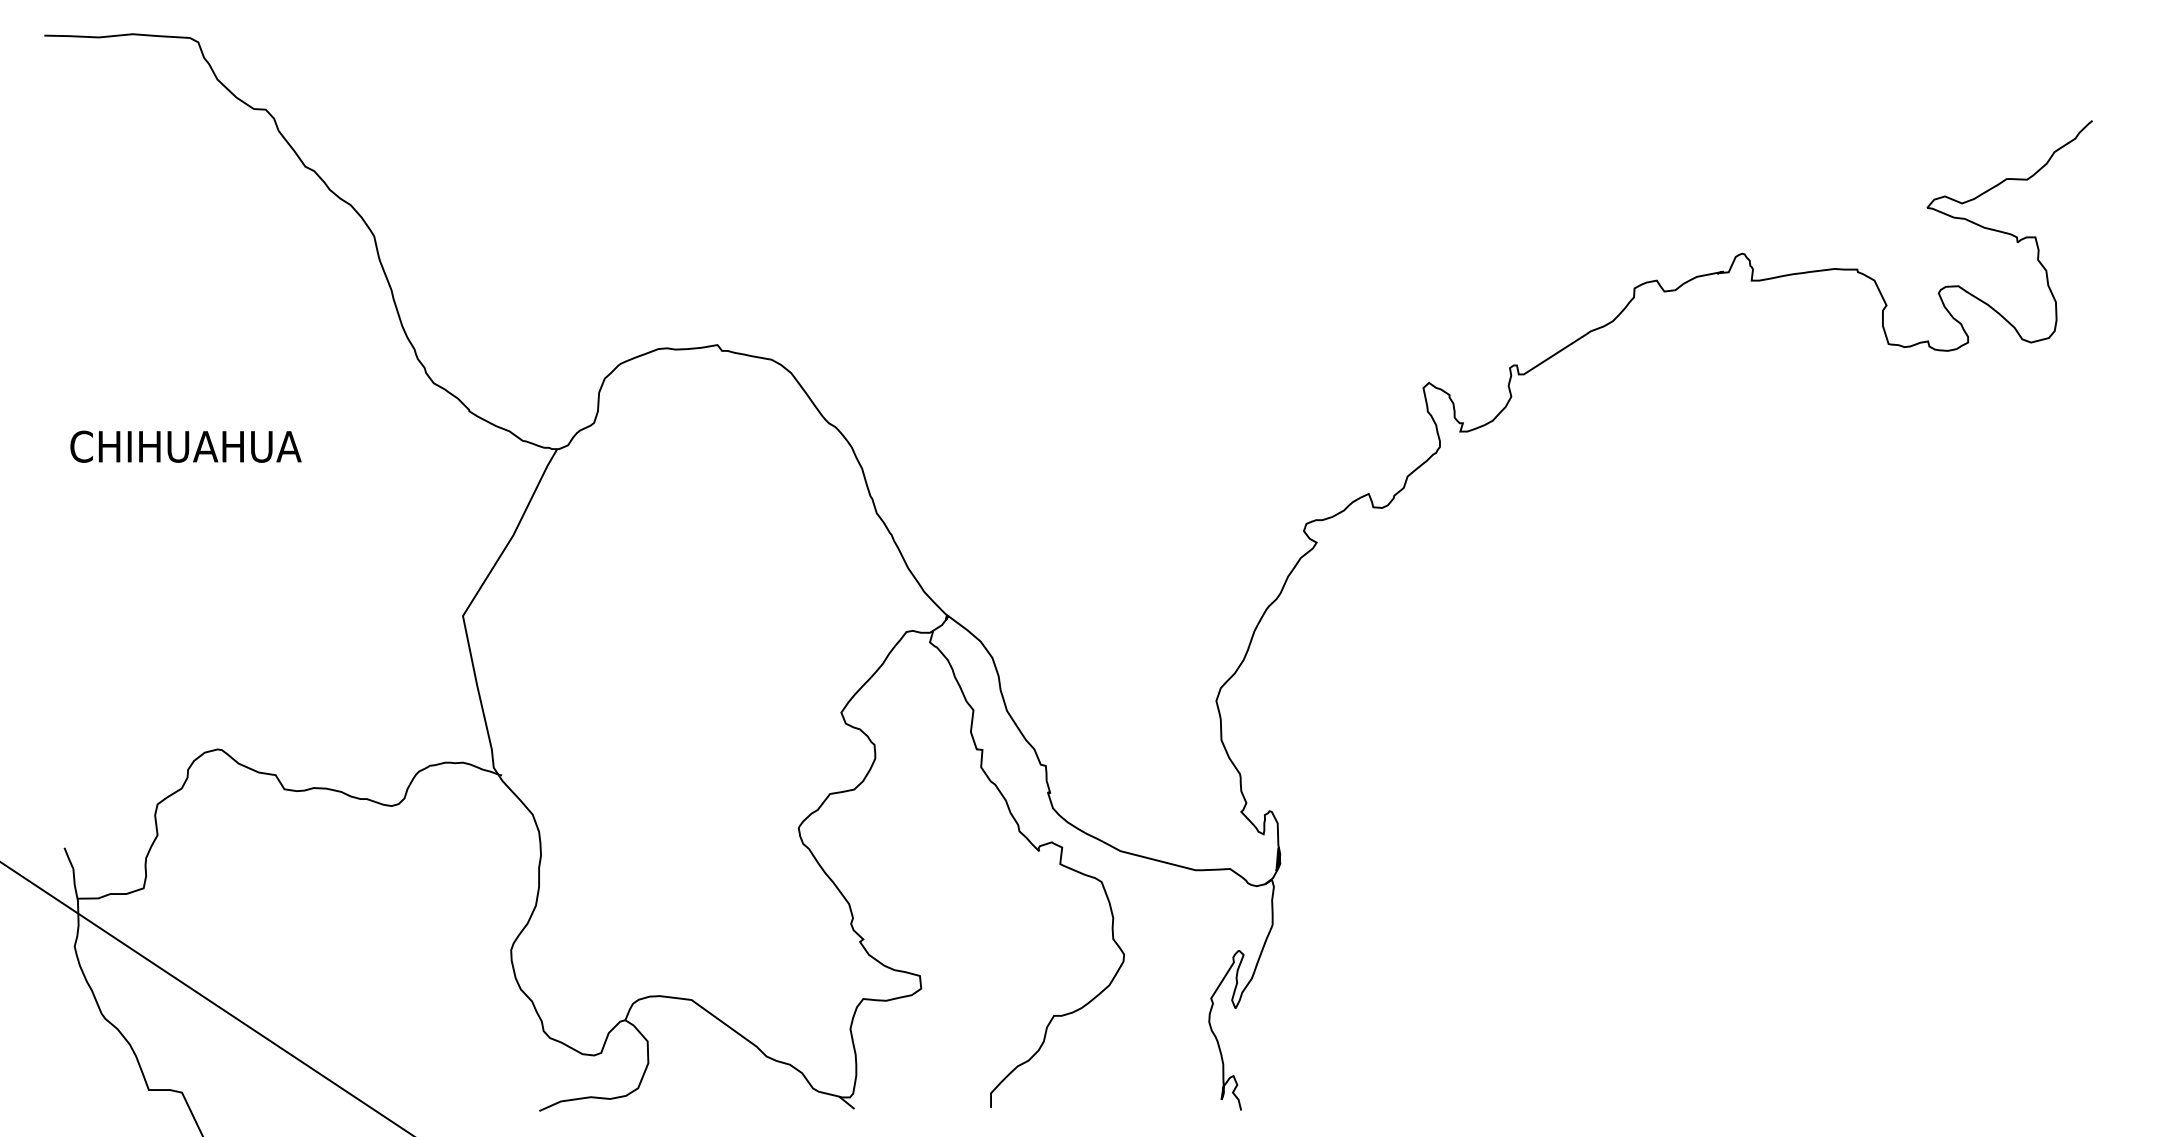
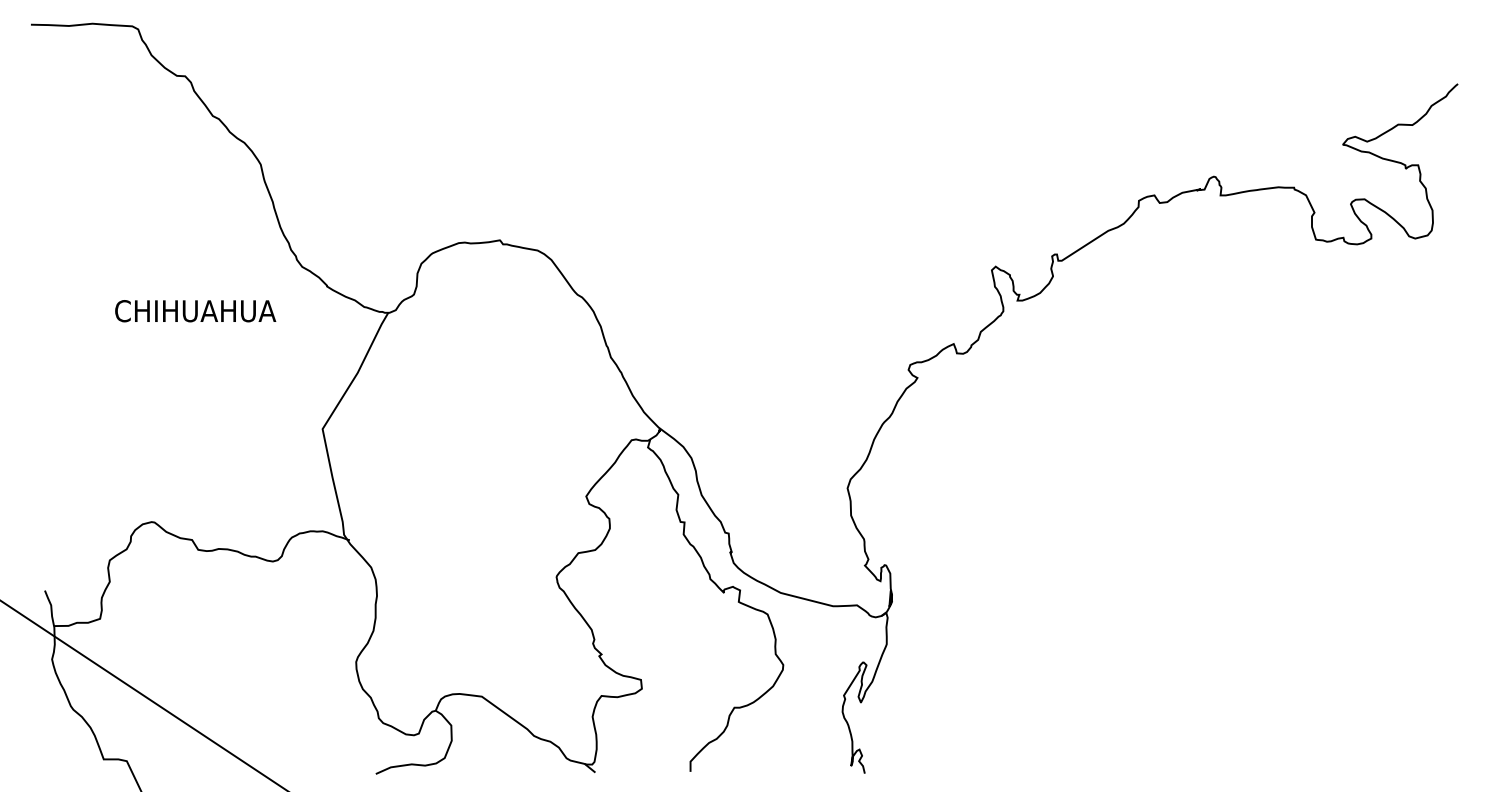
text: (185, 447) -> (195, 311), moved

